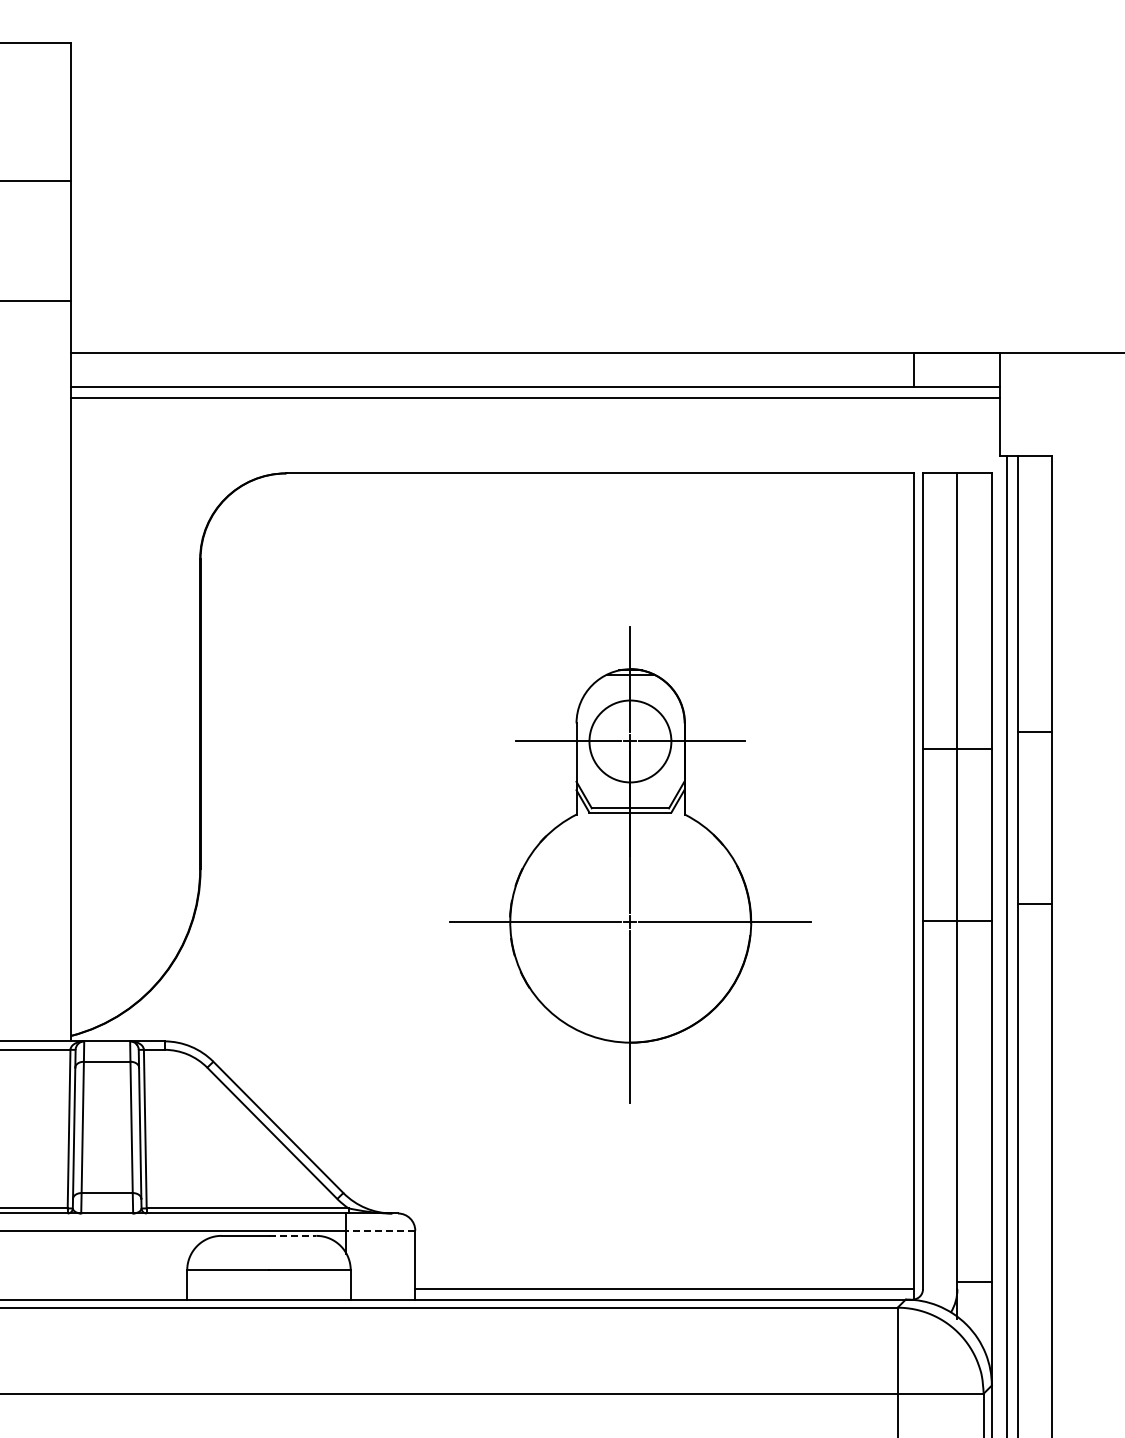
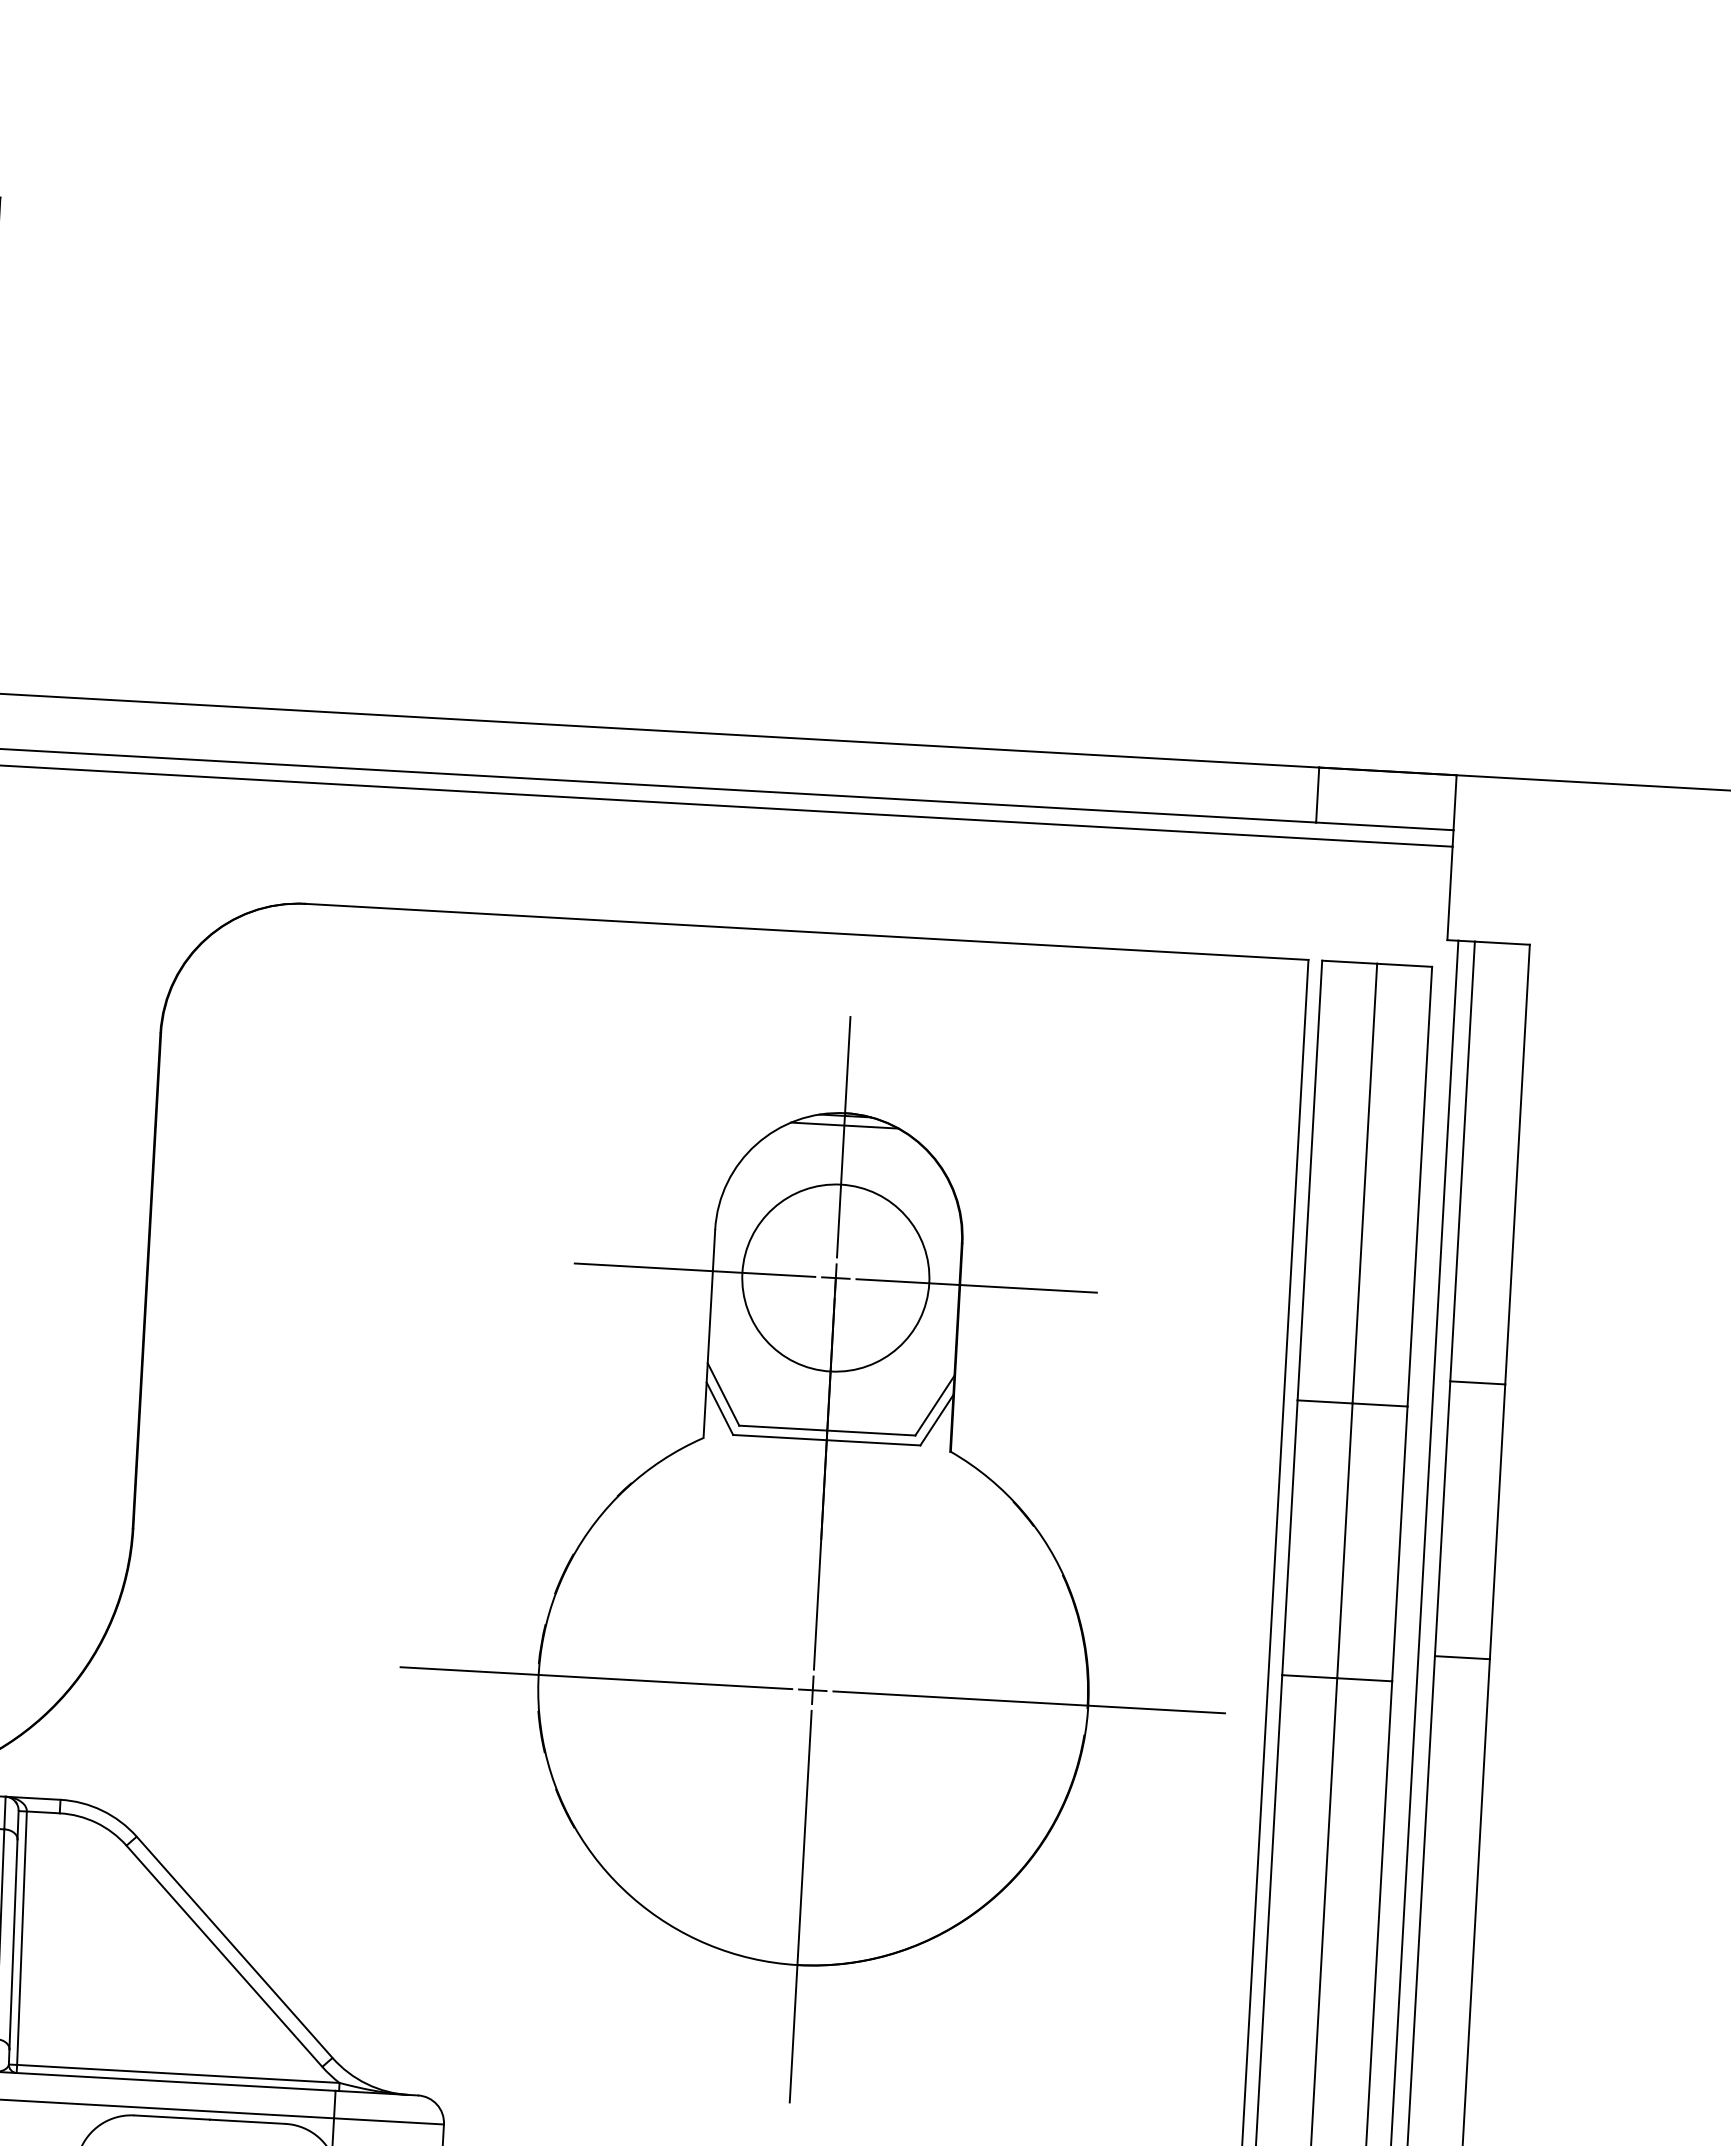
part: (630, 864) -> (820, 1559), size x1.43
line: (380, 1230) -> (388, 2121), dashed -> solid
line: (292, 1235) -> (247, 2121), dashed -> solid

